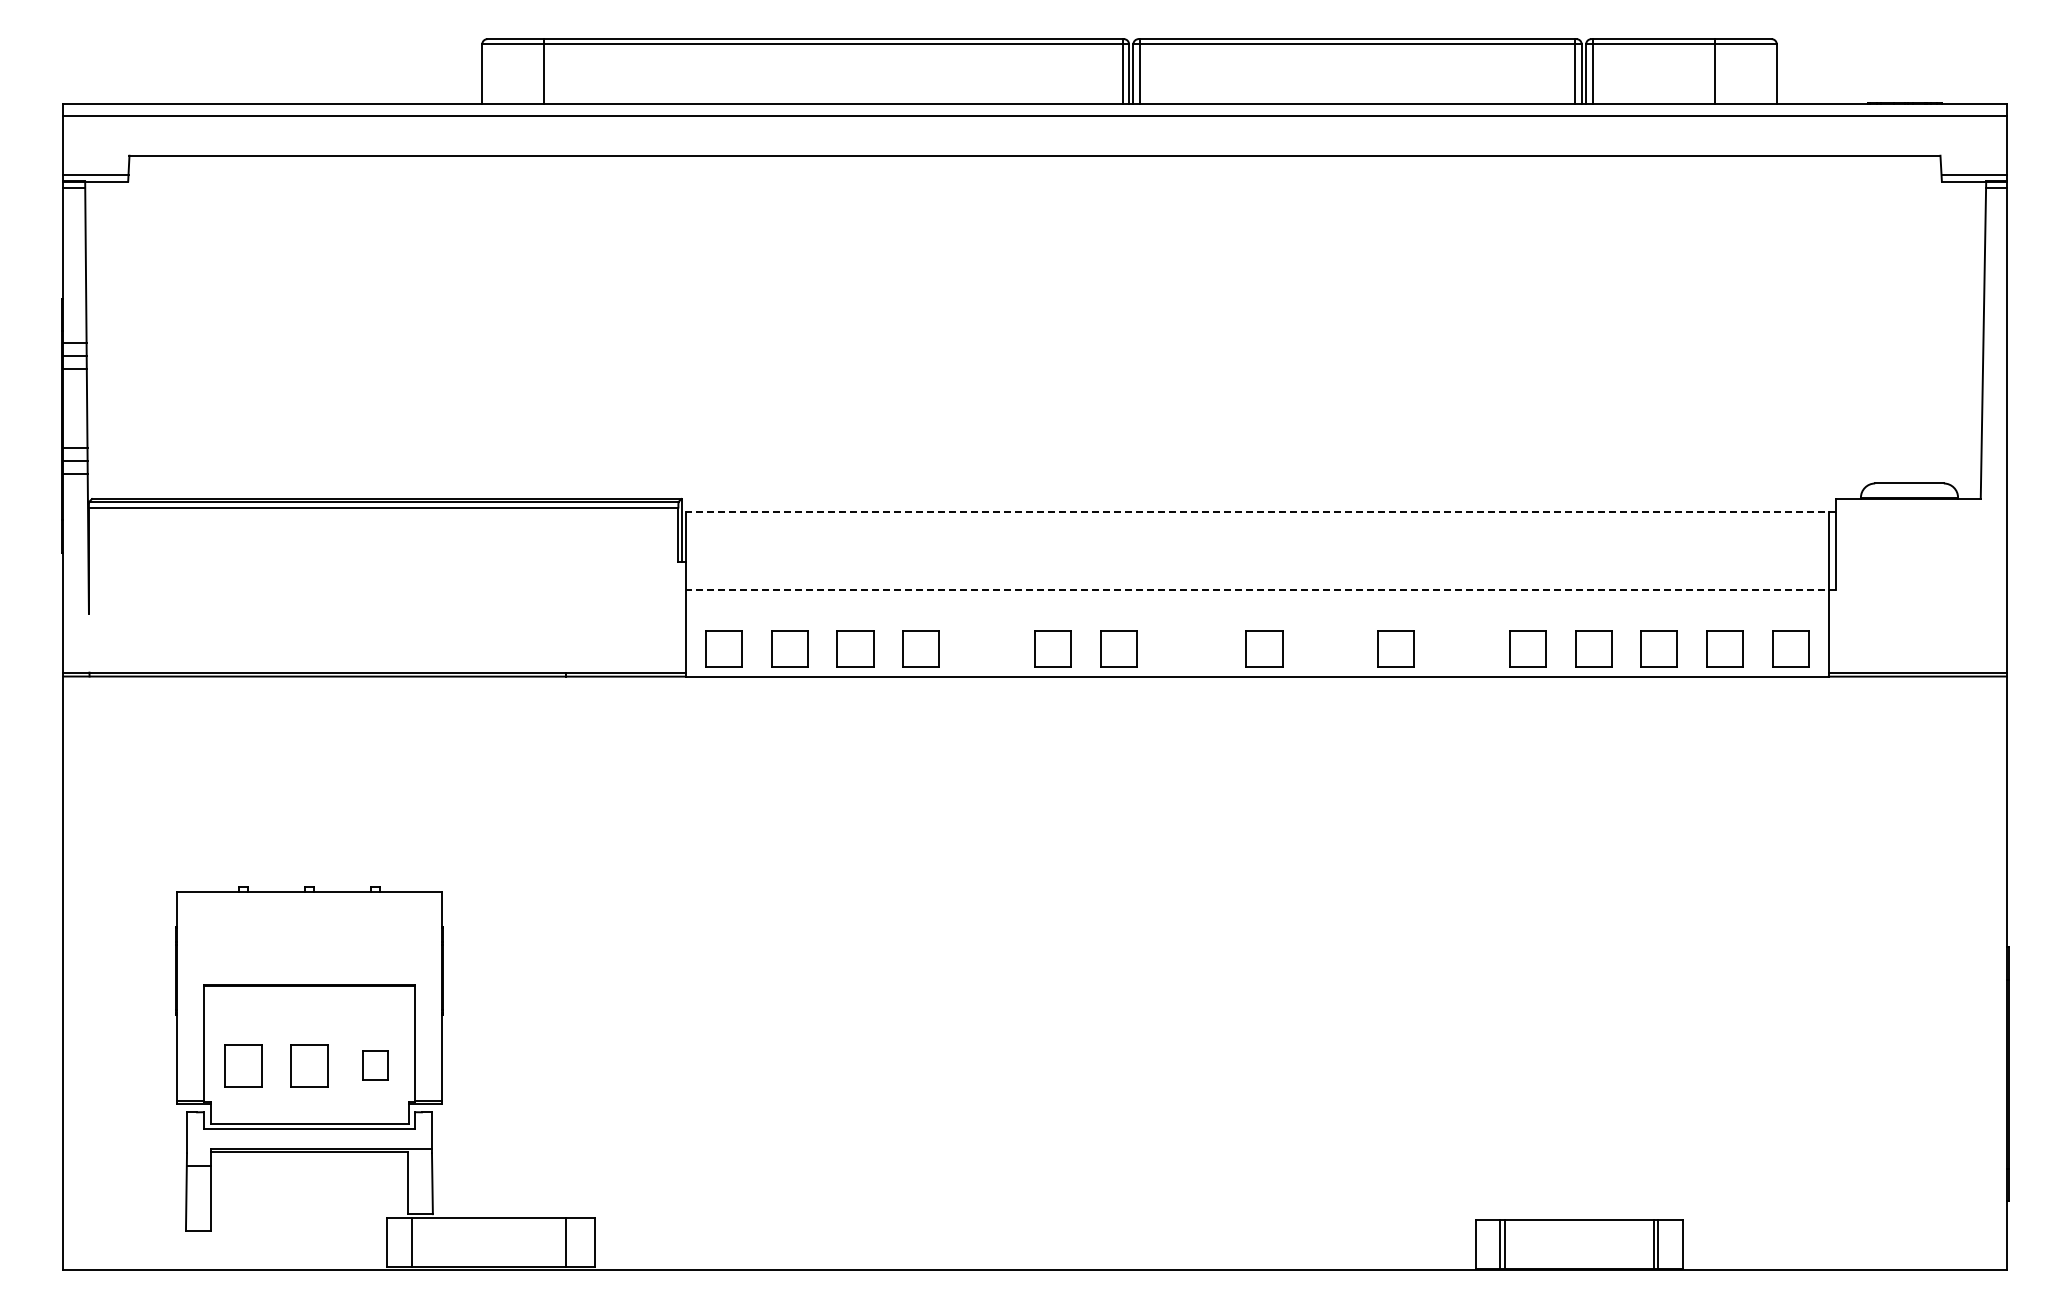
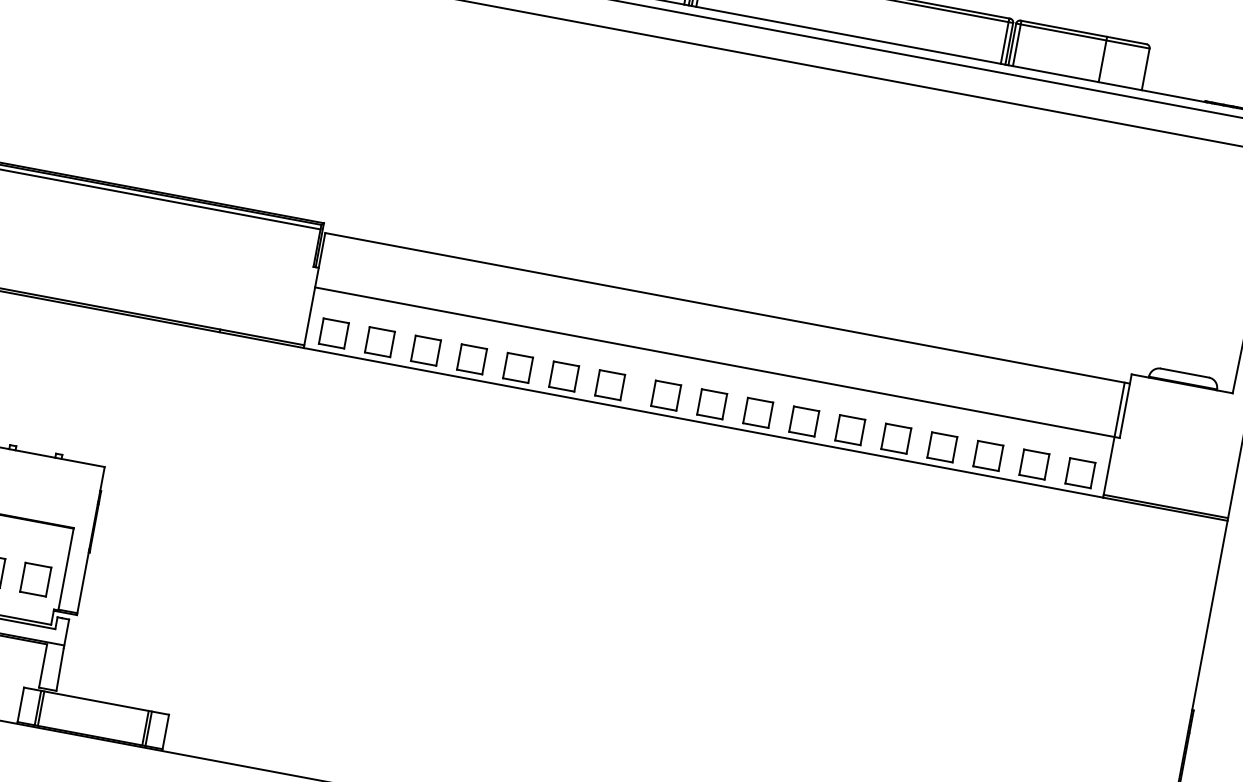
line: (1260, 512) -> (727, 308), dashed -> solid
line: (1260, 589) -> (717, 362), dashed -> solid
part: (986, 648) -> (517, 367), added
part: (1198, 648) -> (666, 395), added
part: (1329, 648) -> (757, 412), added
part: (1461, 648) -> (849, 429), added
part: (375, 1065) -> (35, 579), size x1.43
line: (416, 1242) -> (41, 708), added
line: (570, 1242) -> (148, 728), added

